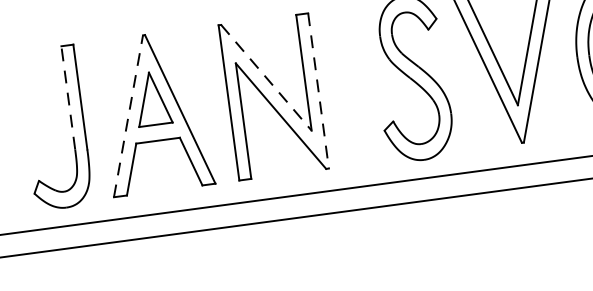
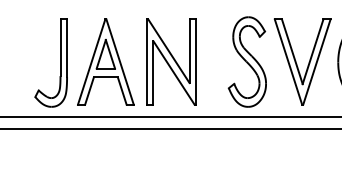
line: (265, 78) -> (168, 51), dashed -> solid
line: (319, 91) -> (196, 62), dashed -> solid
line: (68, 97) -> (60, 47), dashed -> solid
line: (128, 117) -> (91, 62), dashed -> solid

